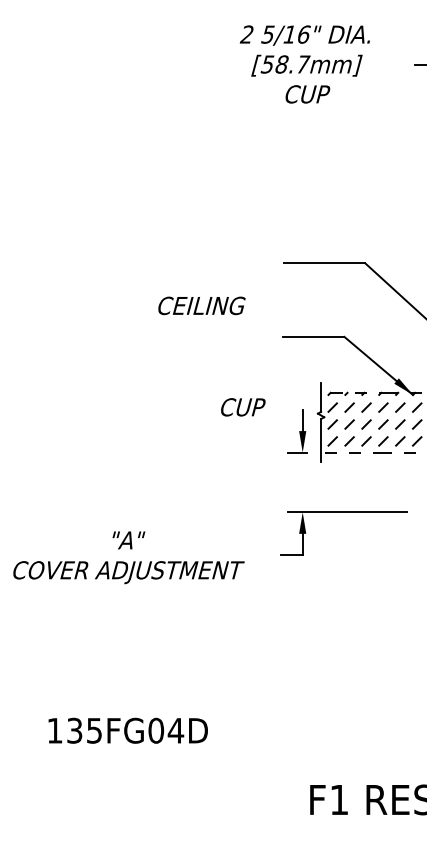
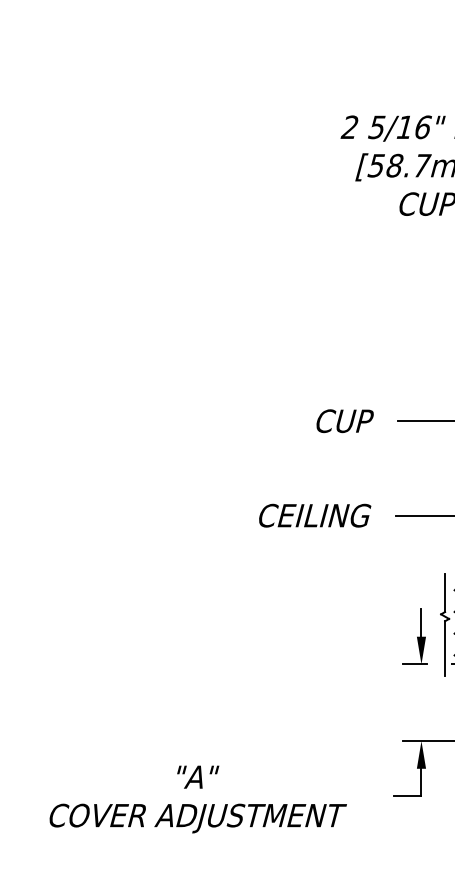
text: (201, 305) -> (314, 515), moved
text: (243, 407) -> (345, 421), moved

